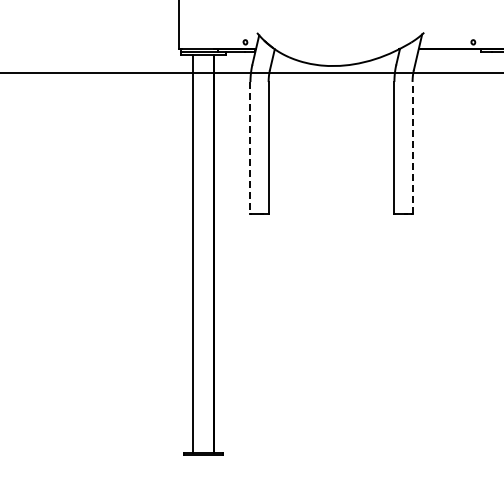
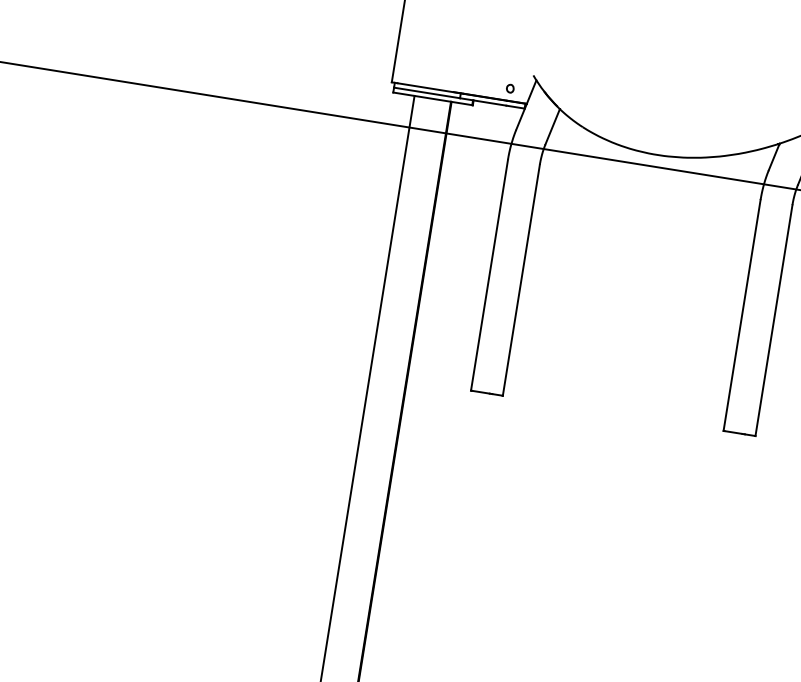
line: (250, 147) -> (489, 274), dashed -> solid
line: (412, 147) -> (773, 320), dashed -> solid

